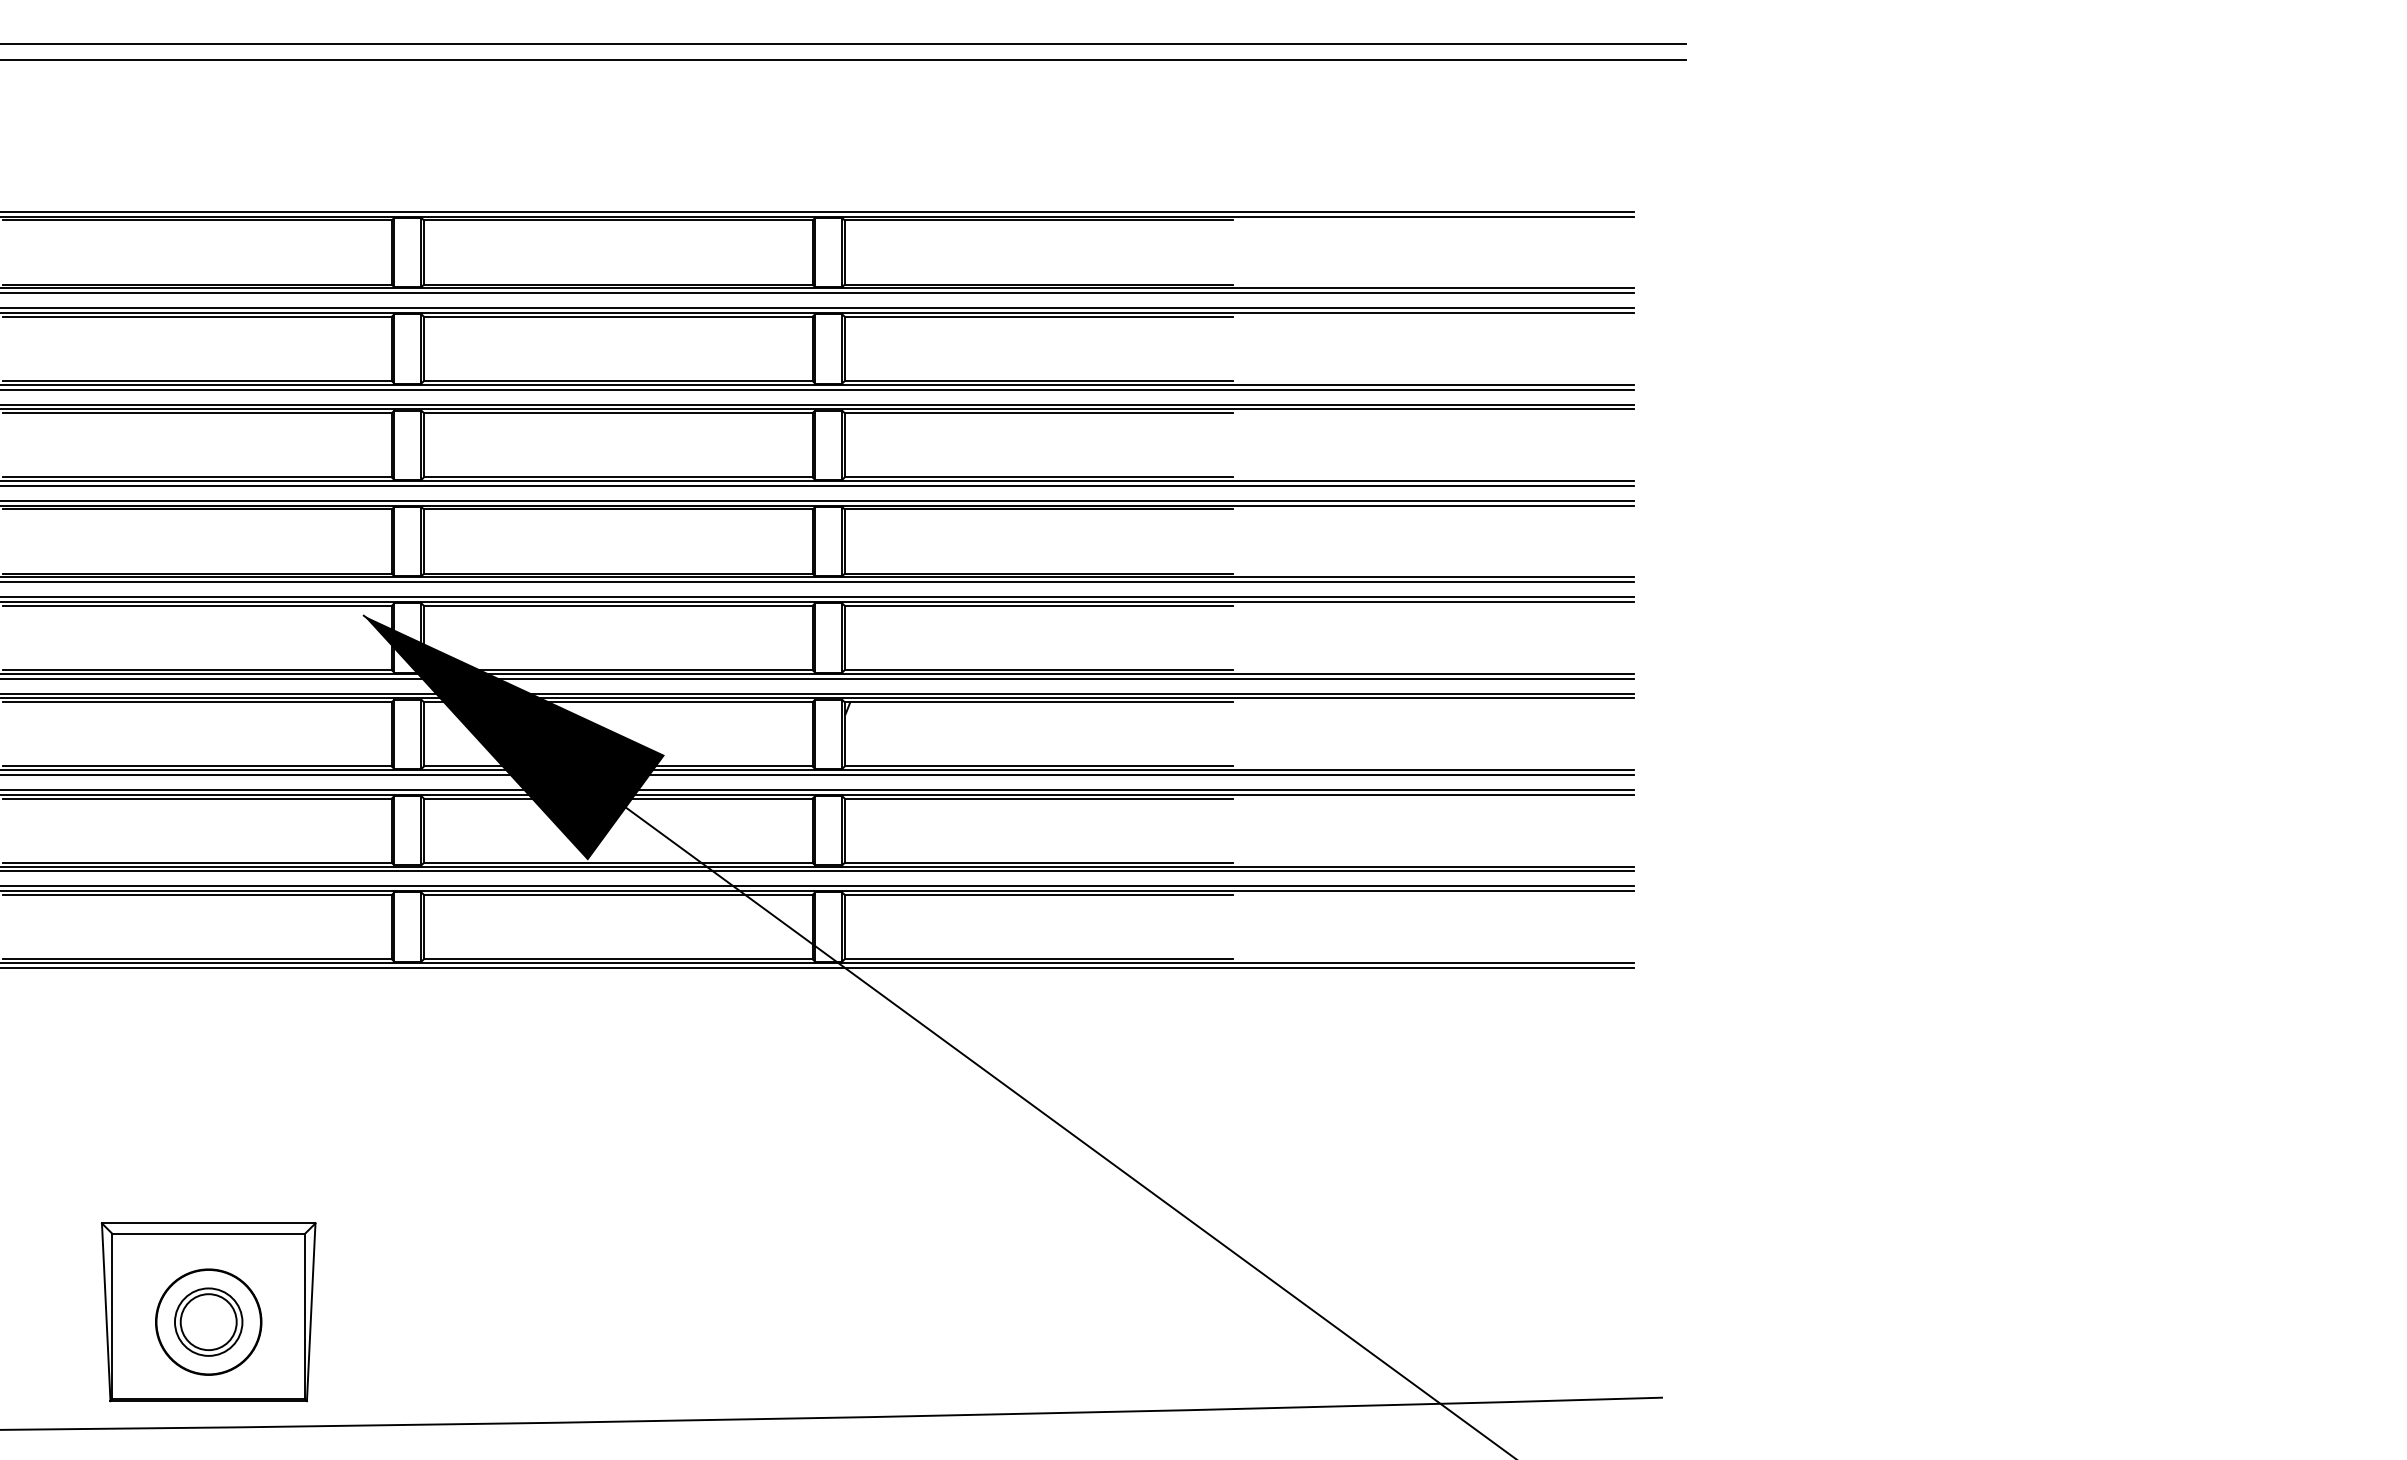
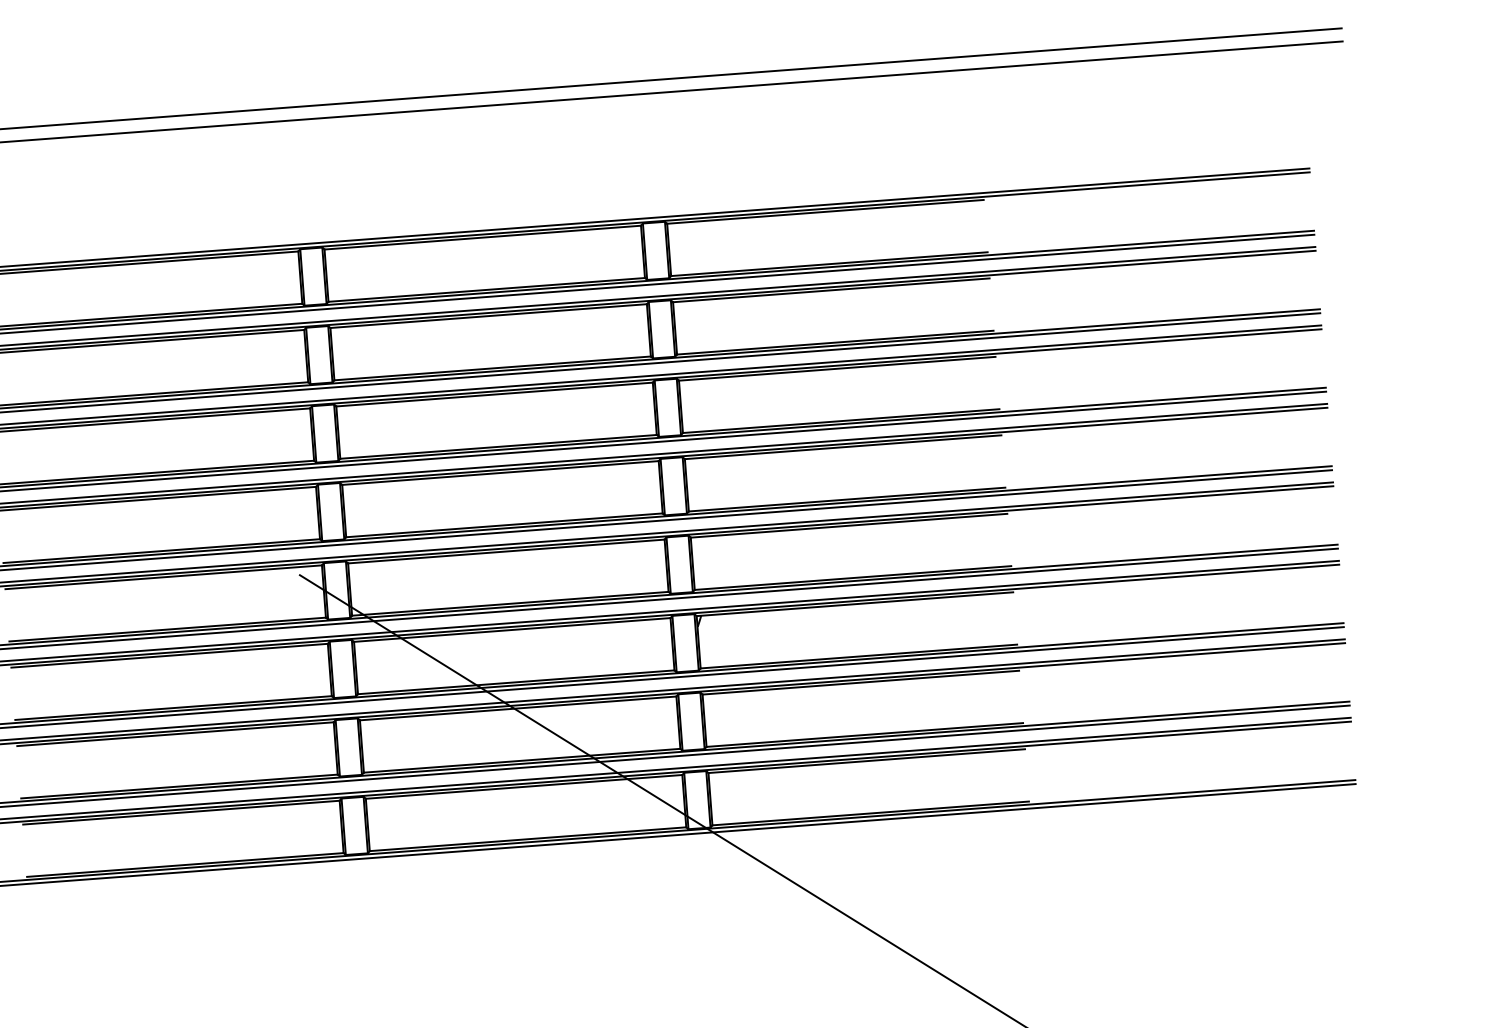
fill: (513, 737) -> (429, 665), removed

